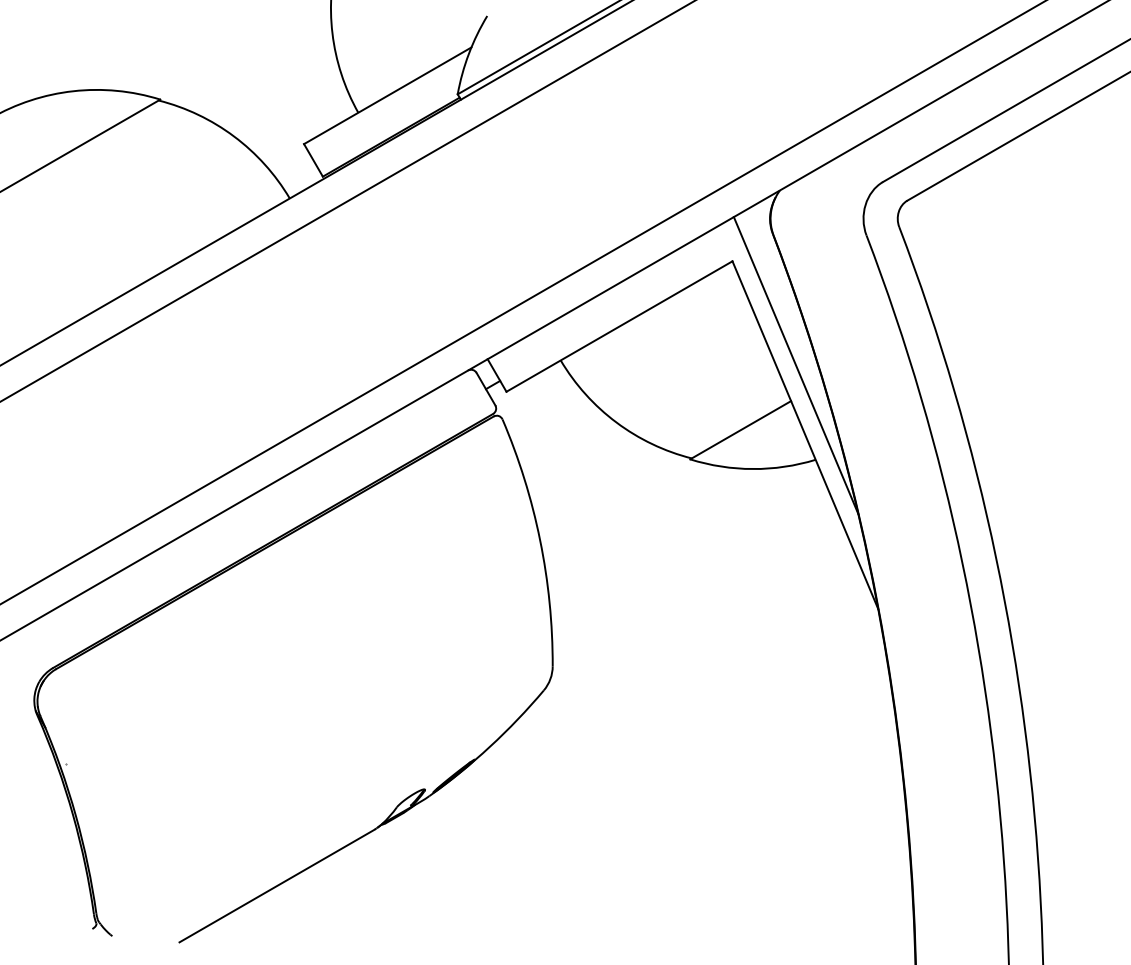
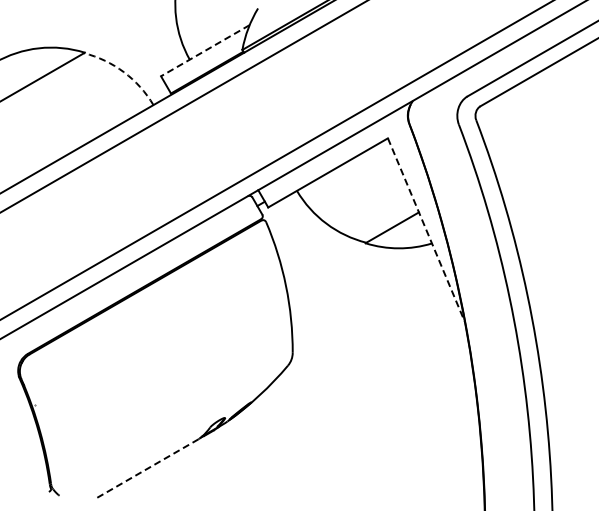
line: (386, 95) -> (204, 50), solid -> dashed
arc: (233, 136) -> (123, 72), solid -> dashed
line: (795, 365) -> (421, 193), removed
line: (805, 435) -> (426, 230), solid -> dashed
line: (276, 886) -> (146, 469), solid -> dashed

